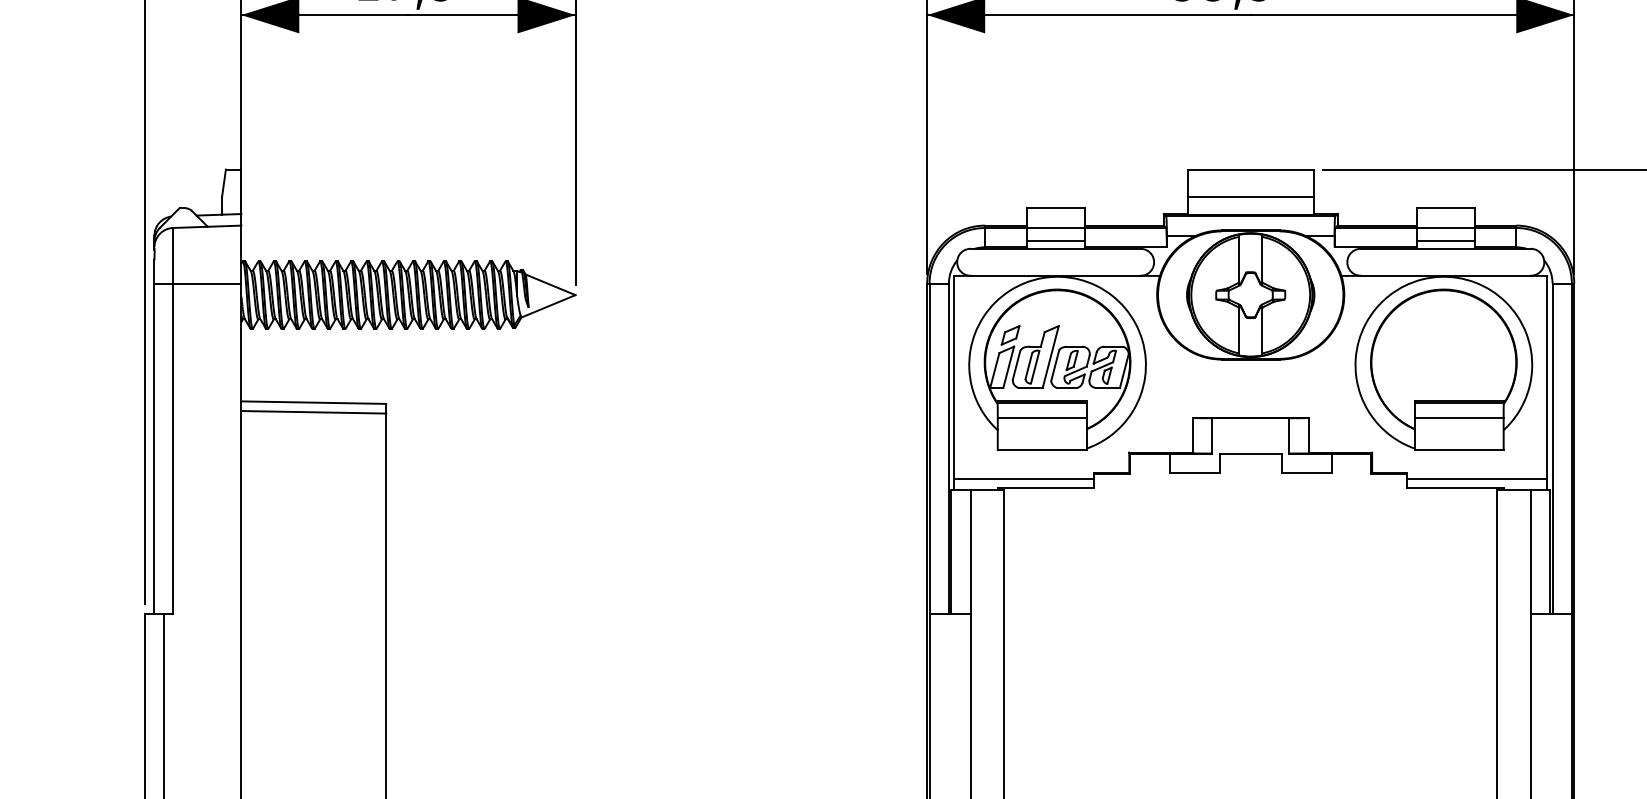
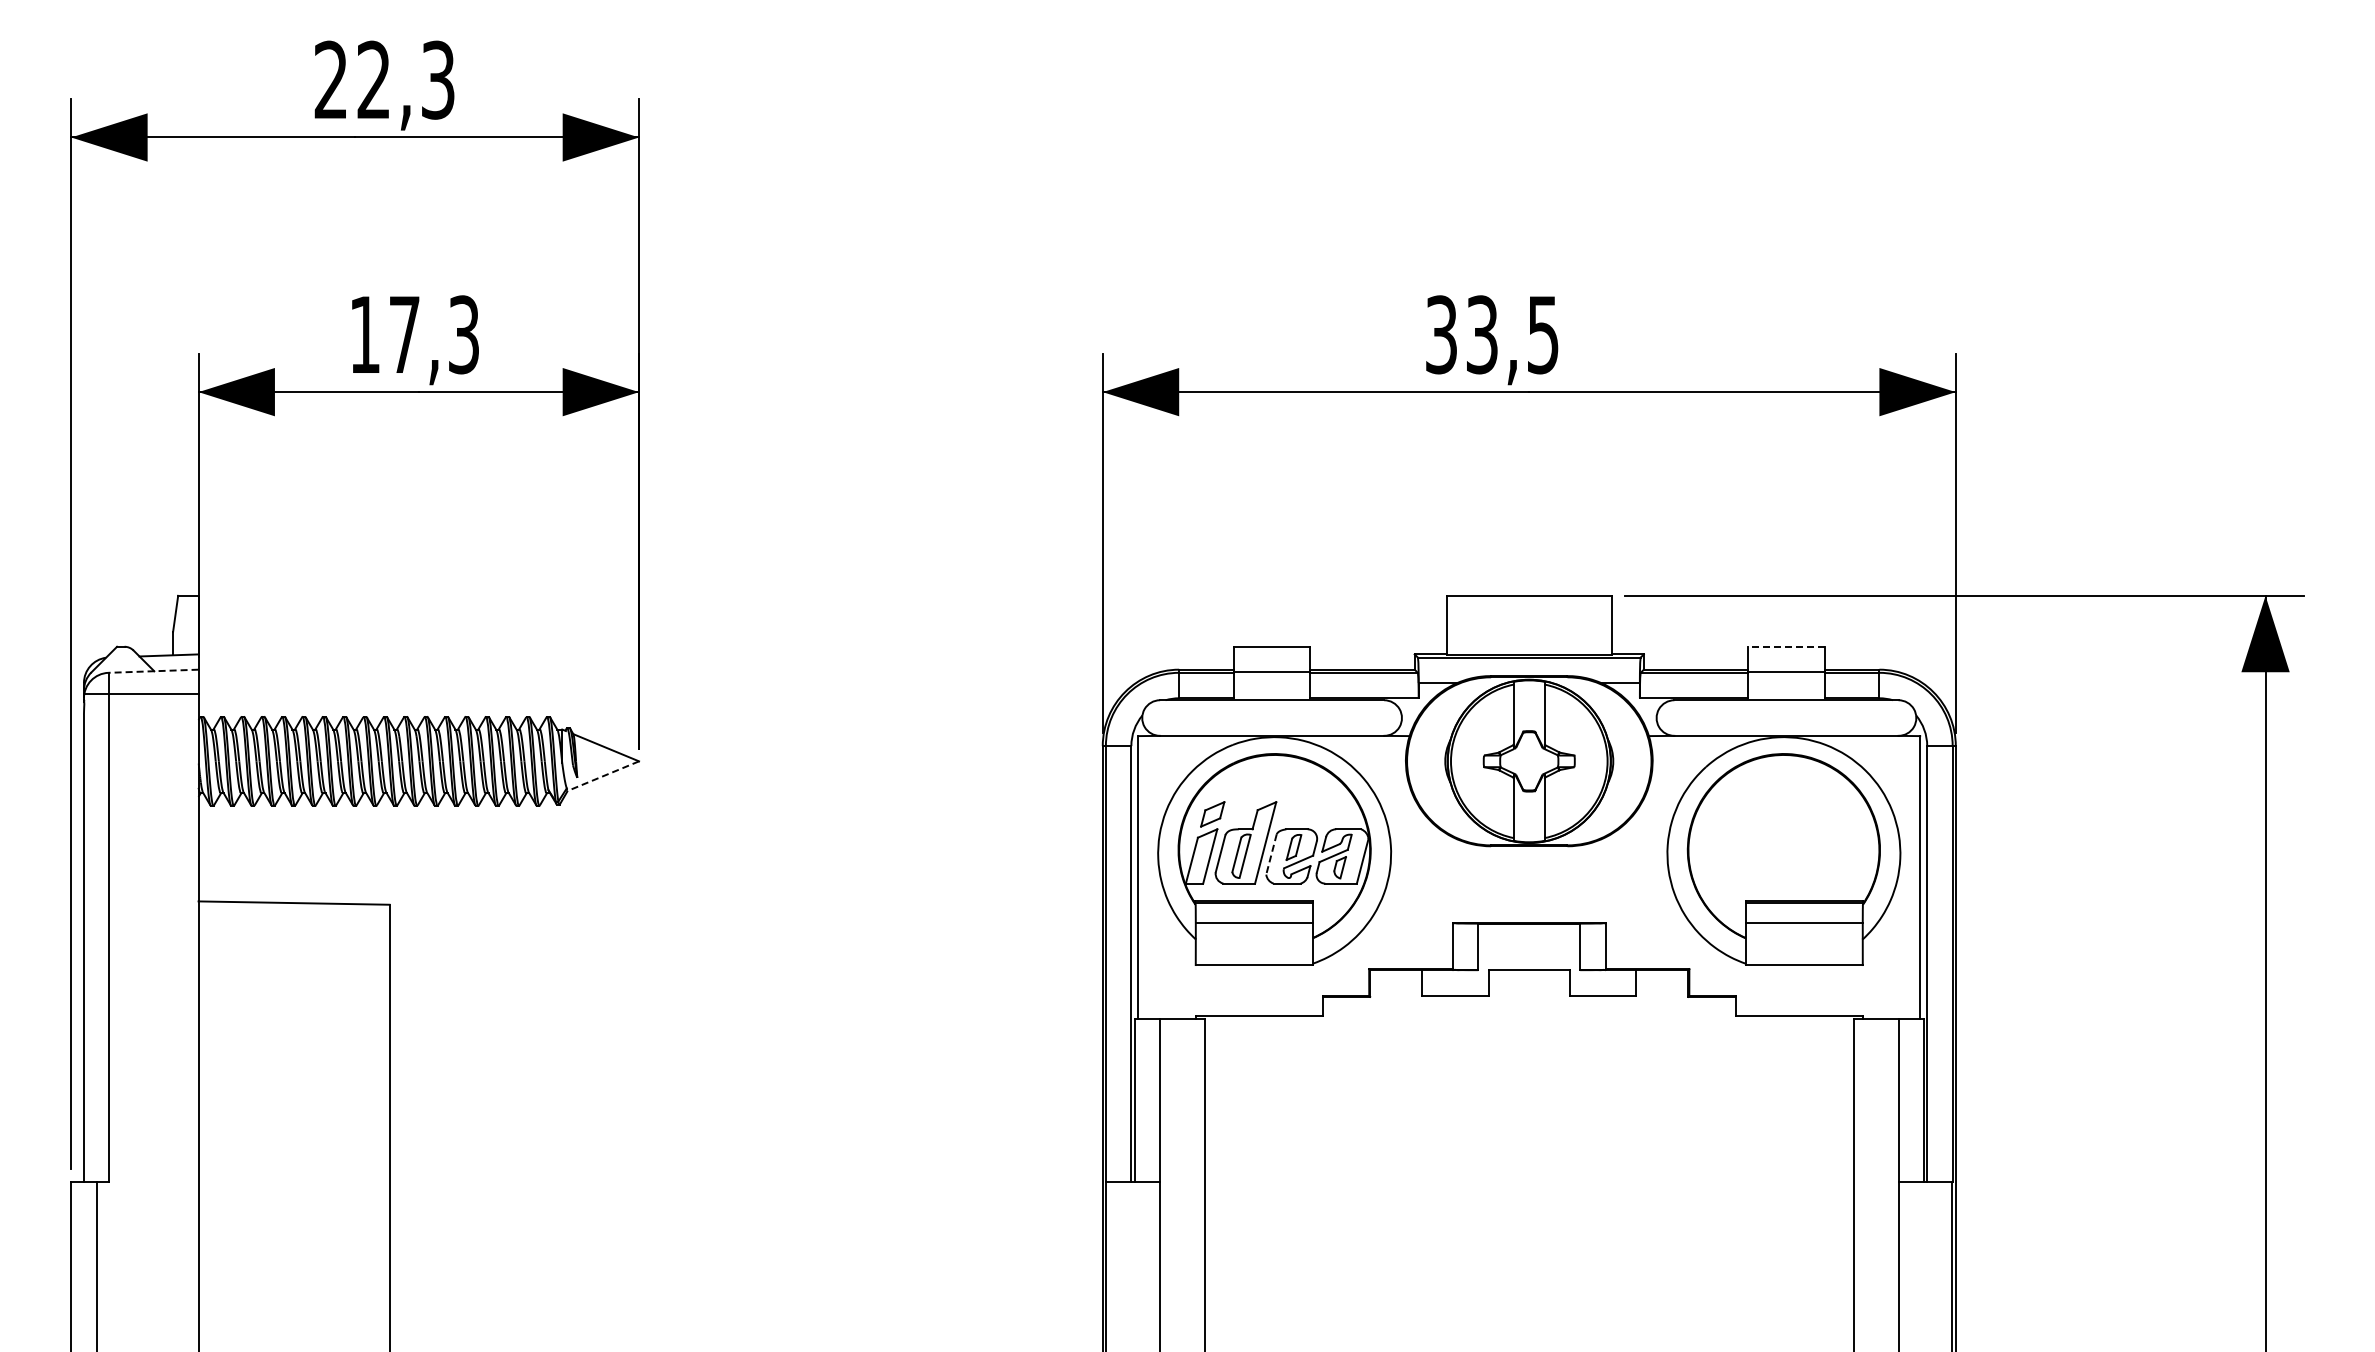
line: (1250, 197) -> (1529, 632), removed
line: (1445, 208) -> (1785, 646), solid -> dashed
line: (207, 226) -> (153, 671), solid -> dashed
line: (1055, 241) -> (1271, 690), removed
line: (1445, 241) -> (1786, 690), removed
line: (197, 283) -> (140, 694), moved
line: (548, 306) -> (603, 776), solid -> dashed
line: (1055, 365) -> (1271, 854), solid -> dashed
line: (313, 412) -> (293, 915), removed
line: (1024, 478) -> (1230, 1003), removed
line: (1476, 478) -> (1827, 1003), removed

